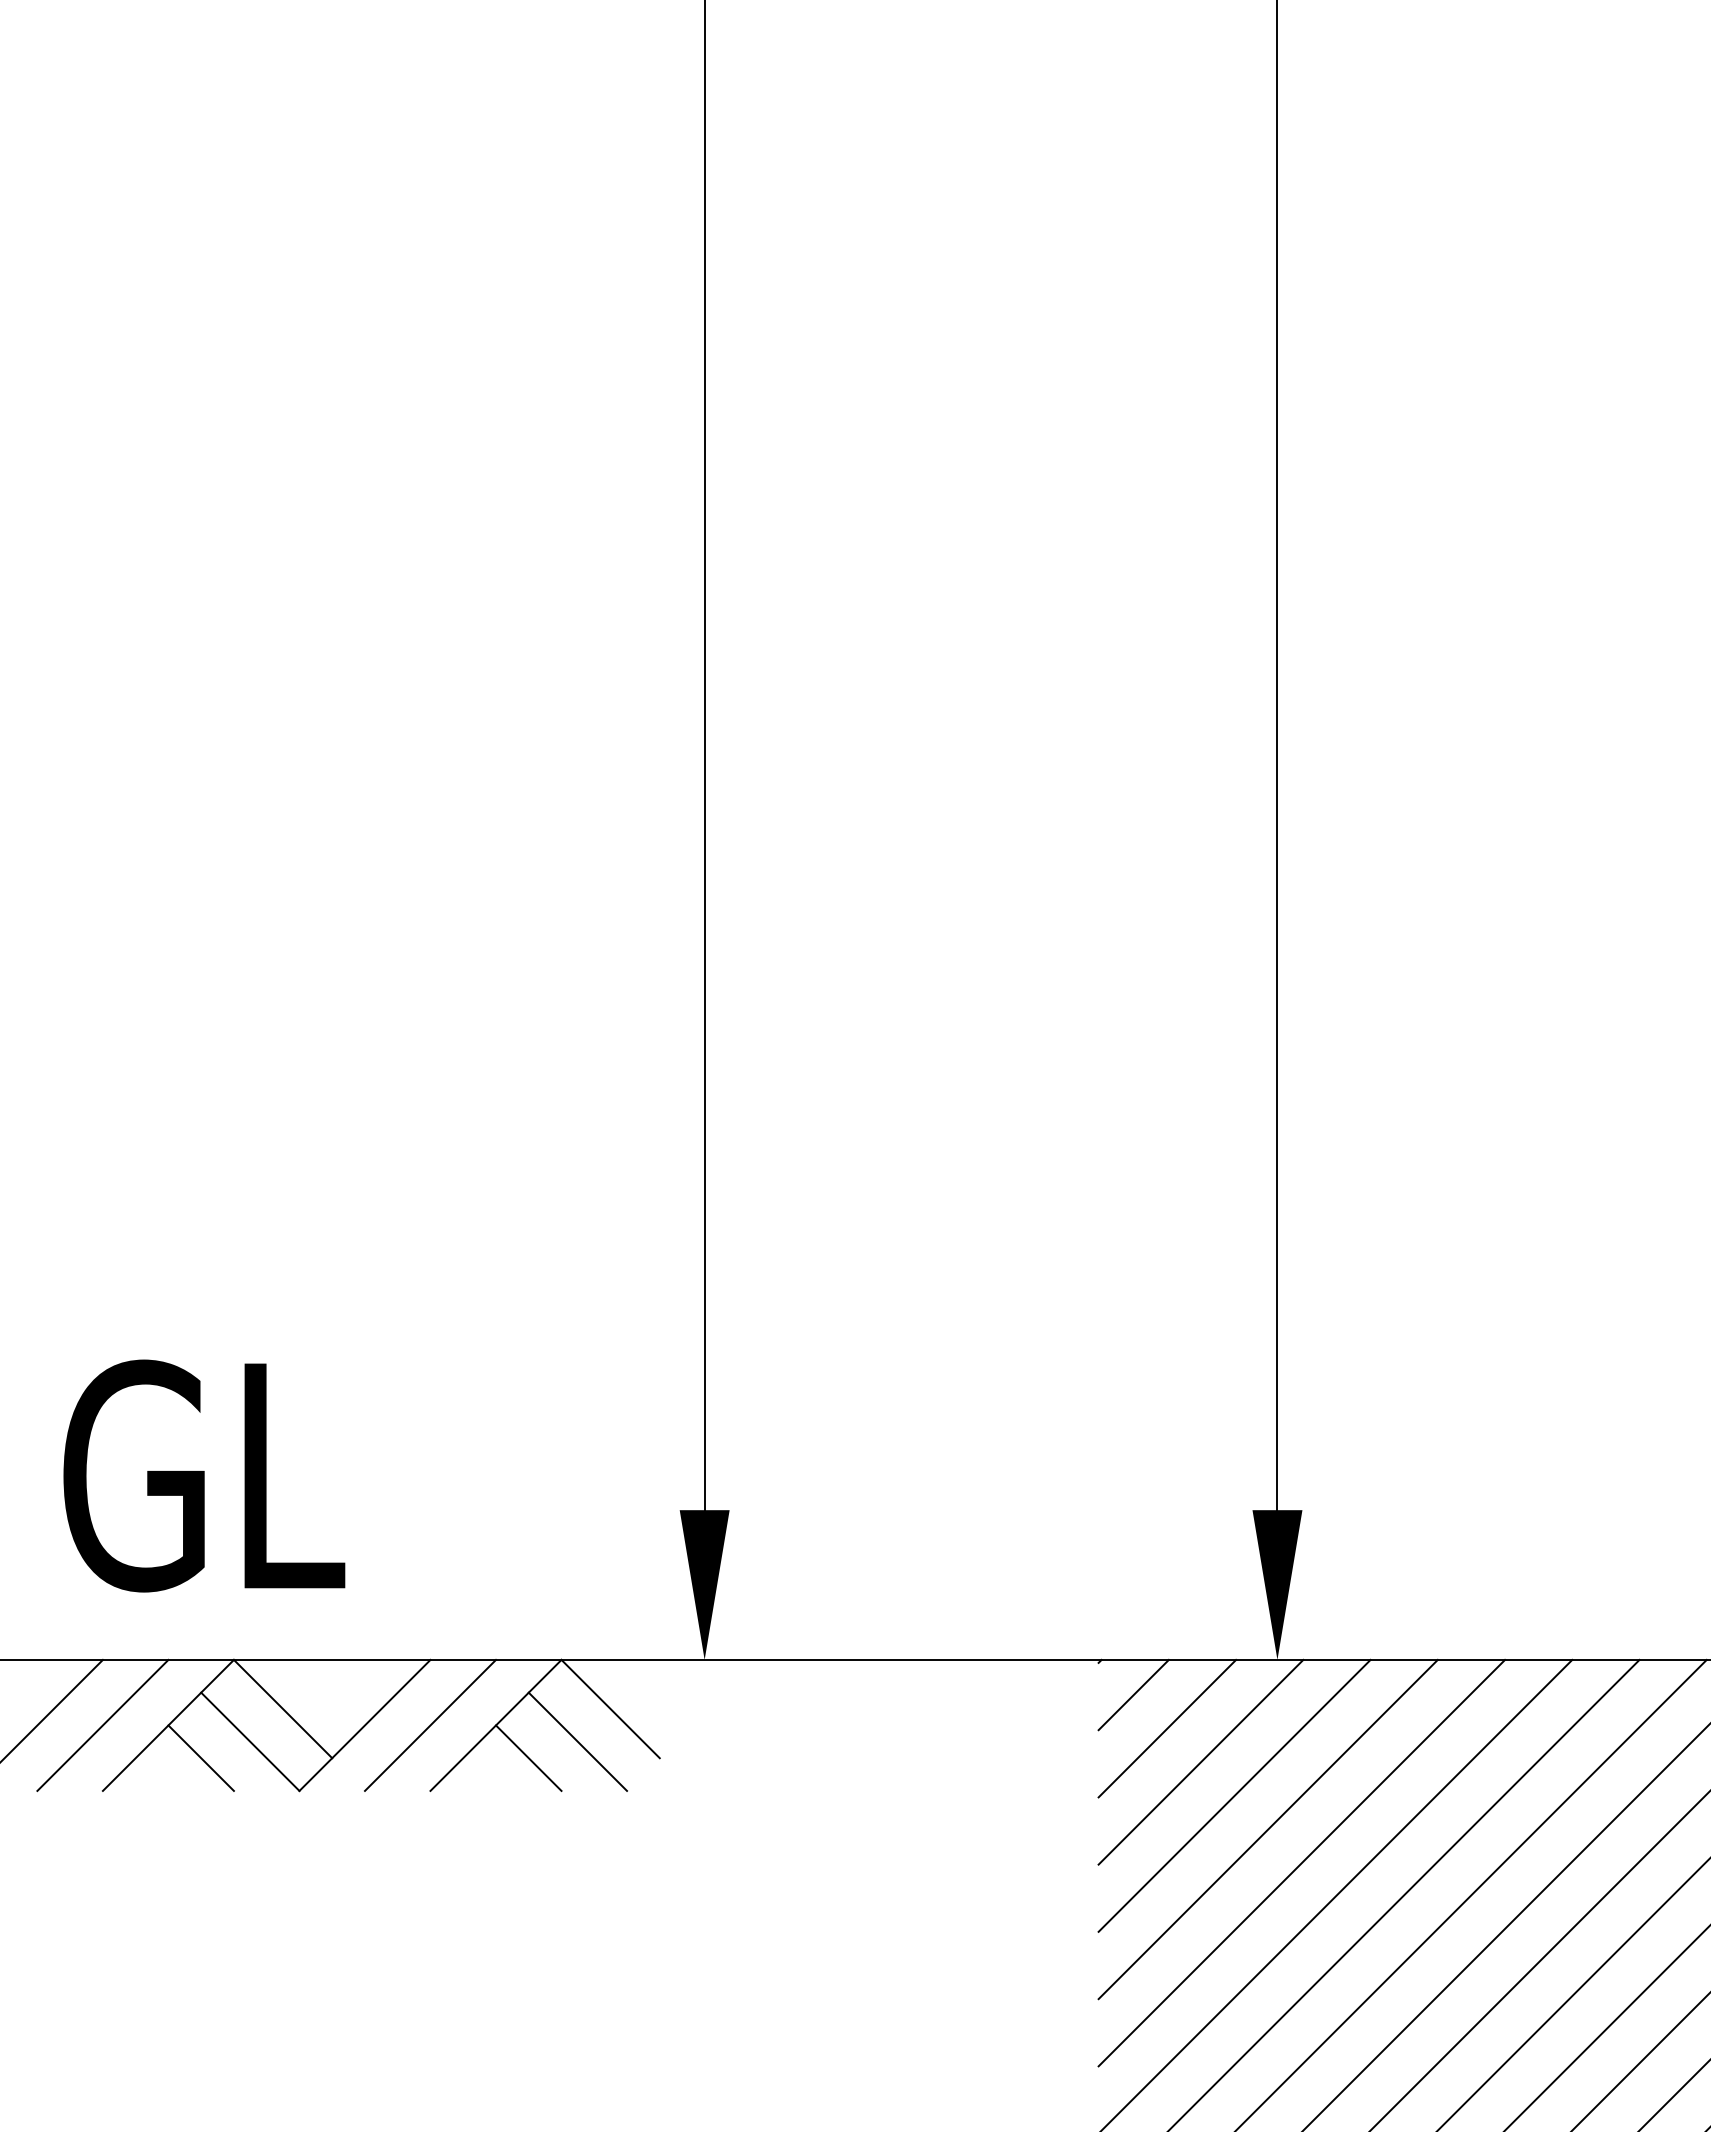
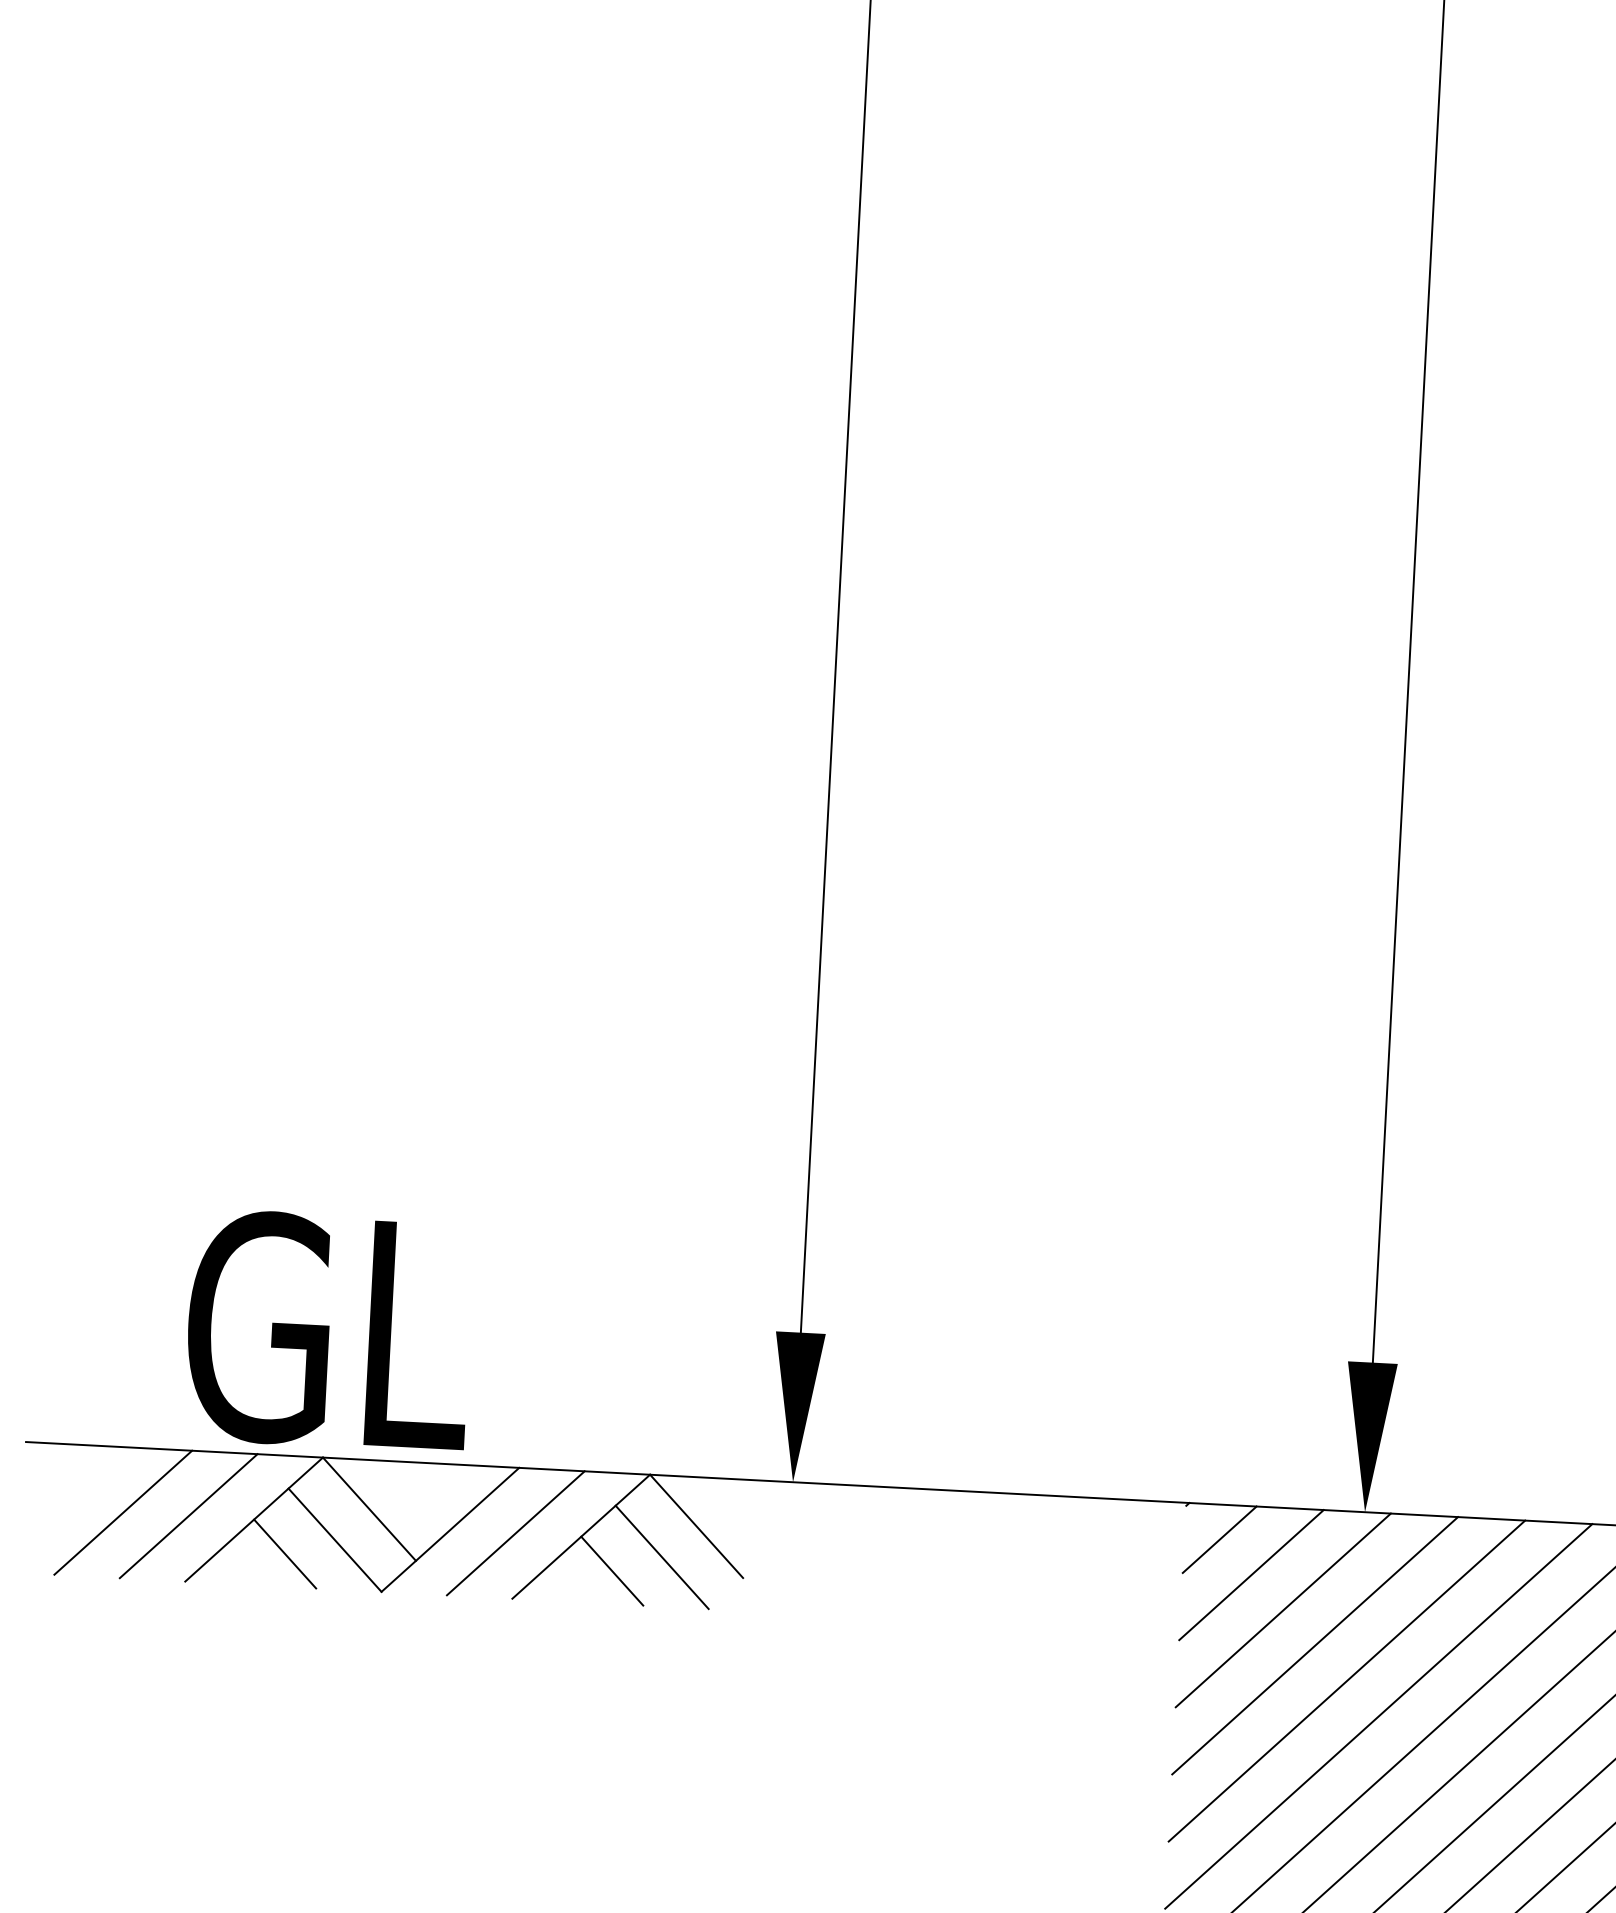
text: (204, 1475) -> (329, 1330), moved

